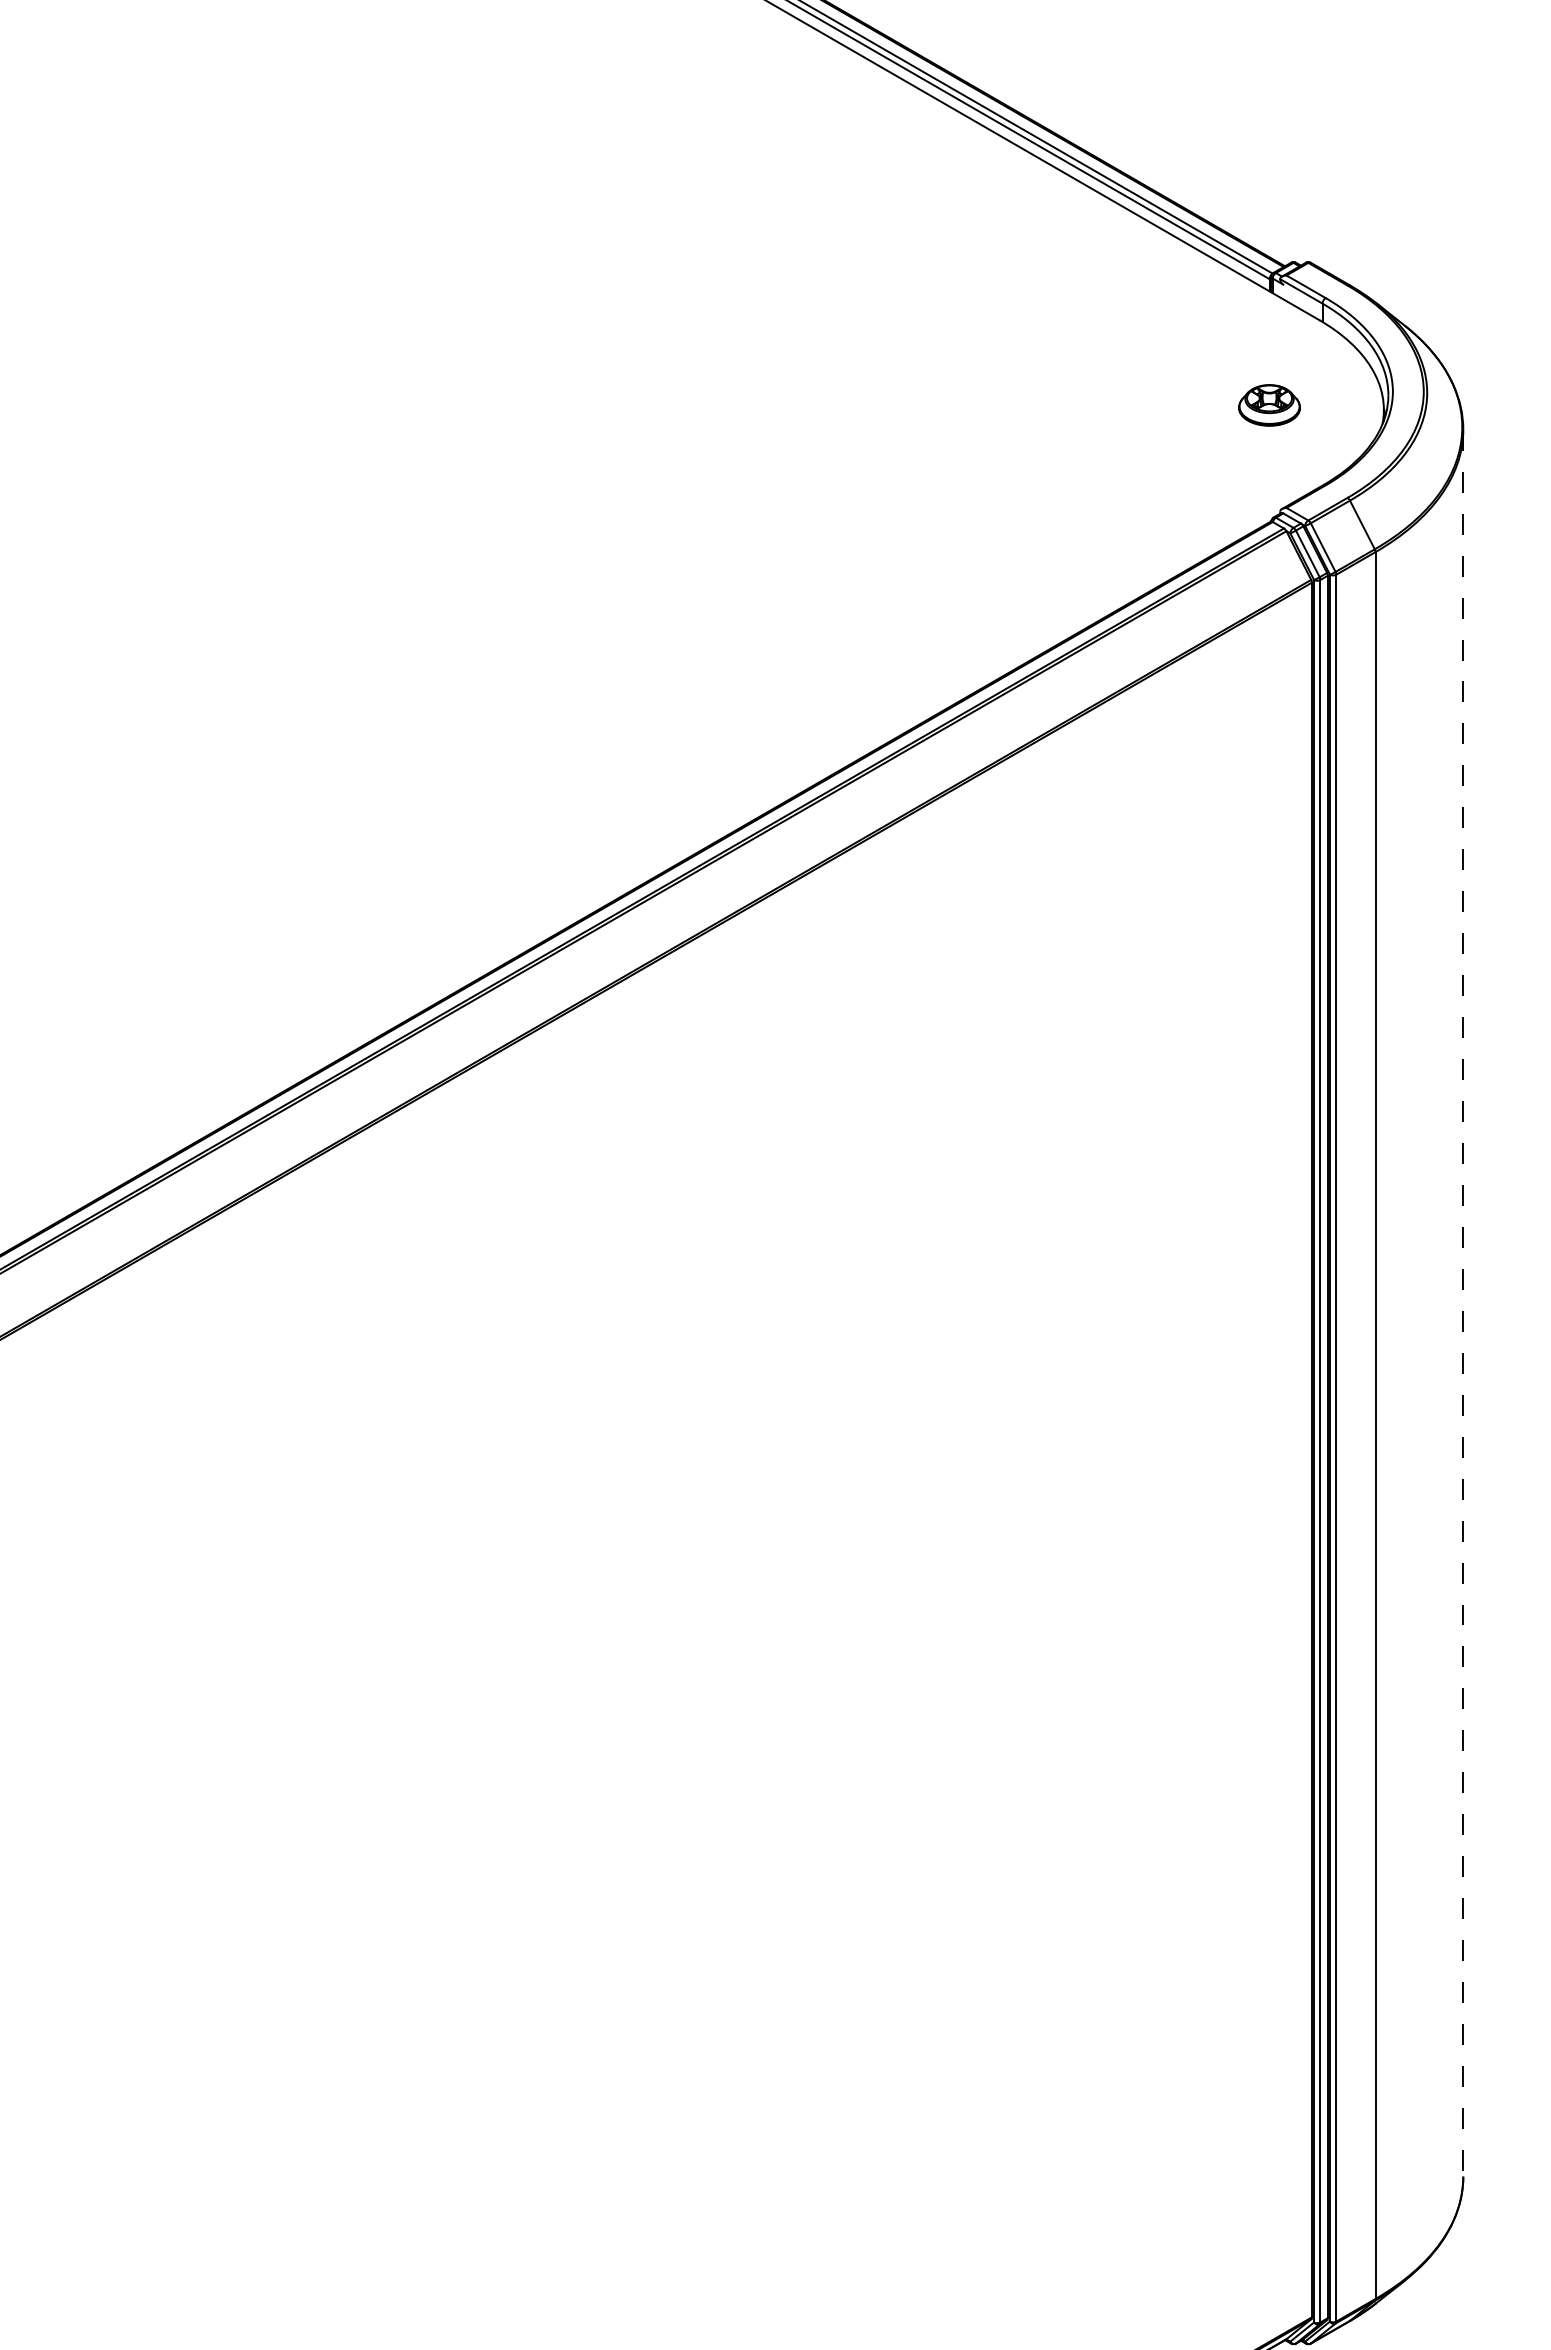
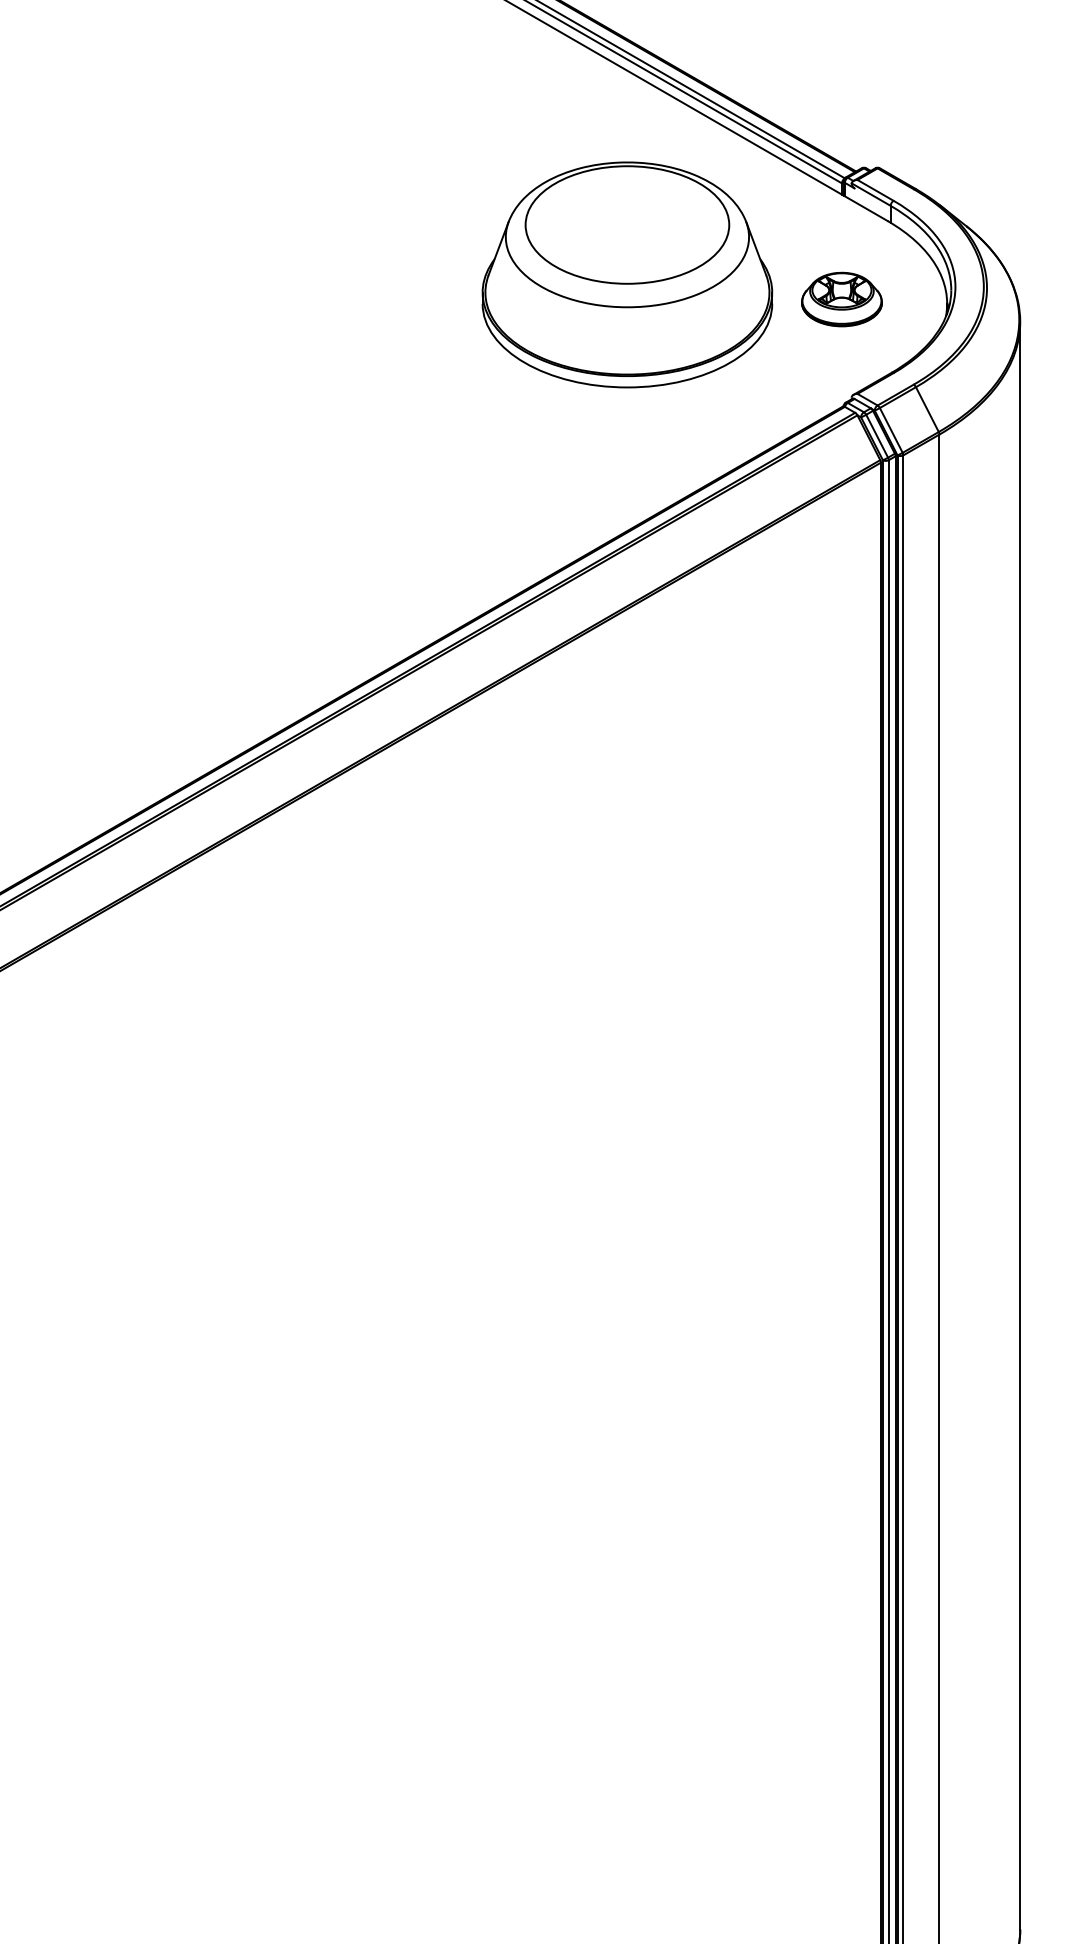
part: (1036, 378) -> (627, 274), added
part: (1269, 405) -> (841, 299), size x1.43
line: (1463, 1303) -> (1020, 1126), dashed -> solid

